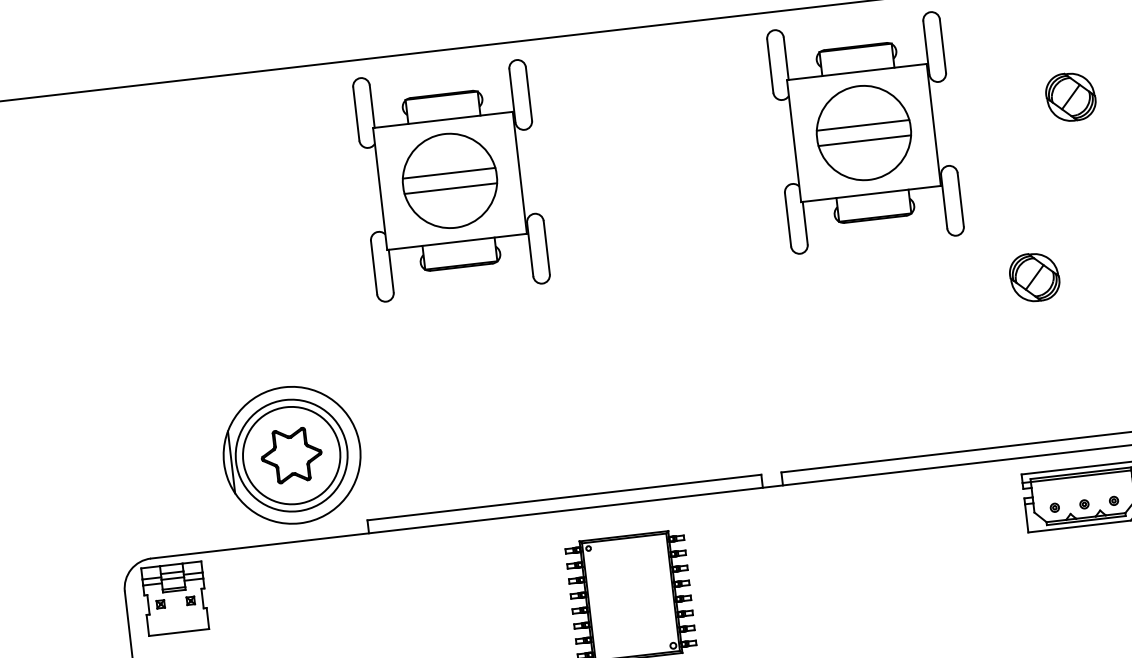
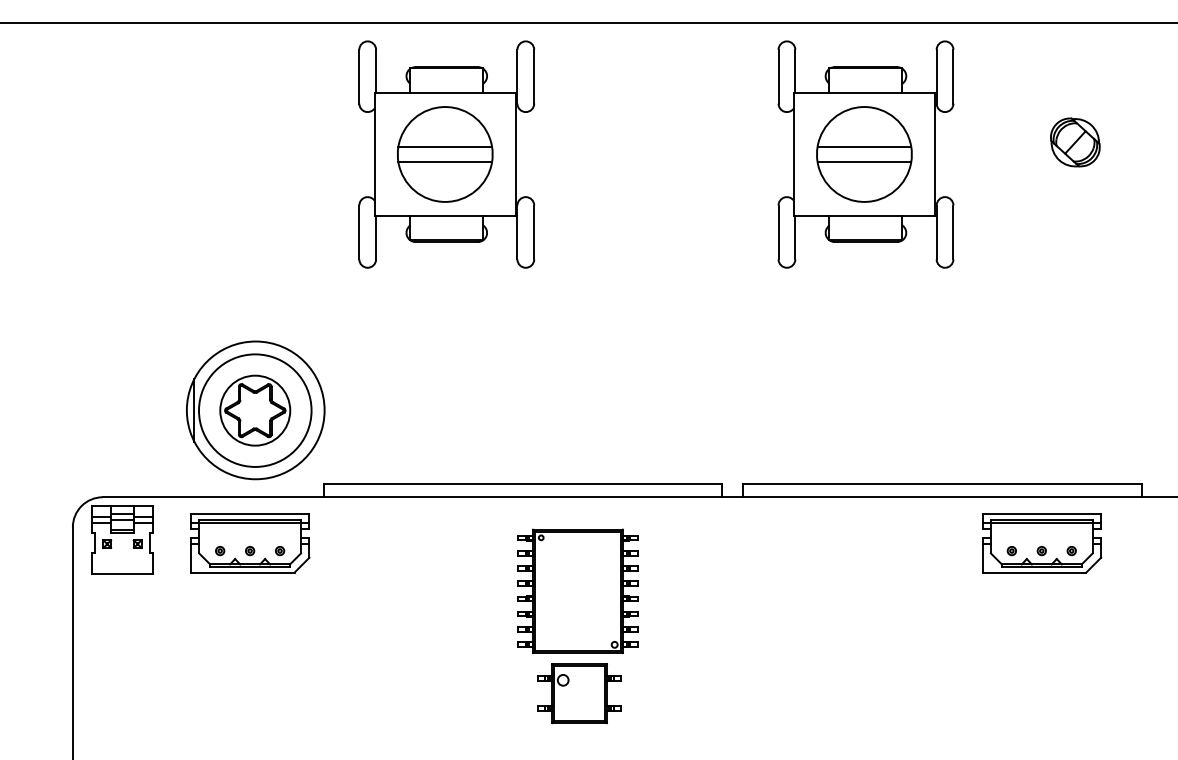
part: (1034, 277) -> (1018, 318), removed
circle: (291, 455) -> (255, 410), size x0.71
part: (302, 587) -> (250, 543), added

